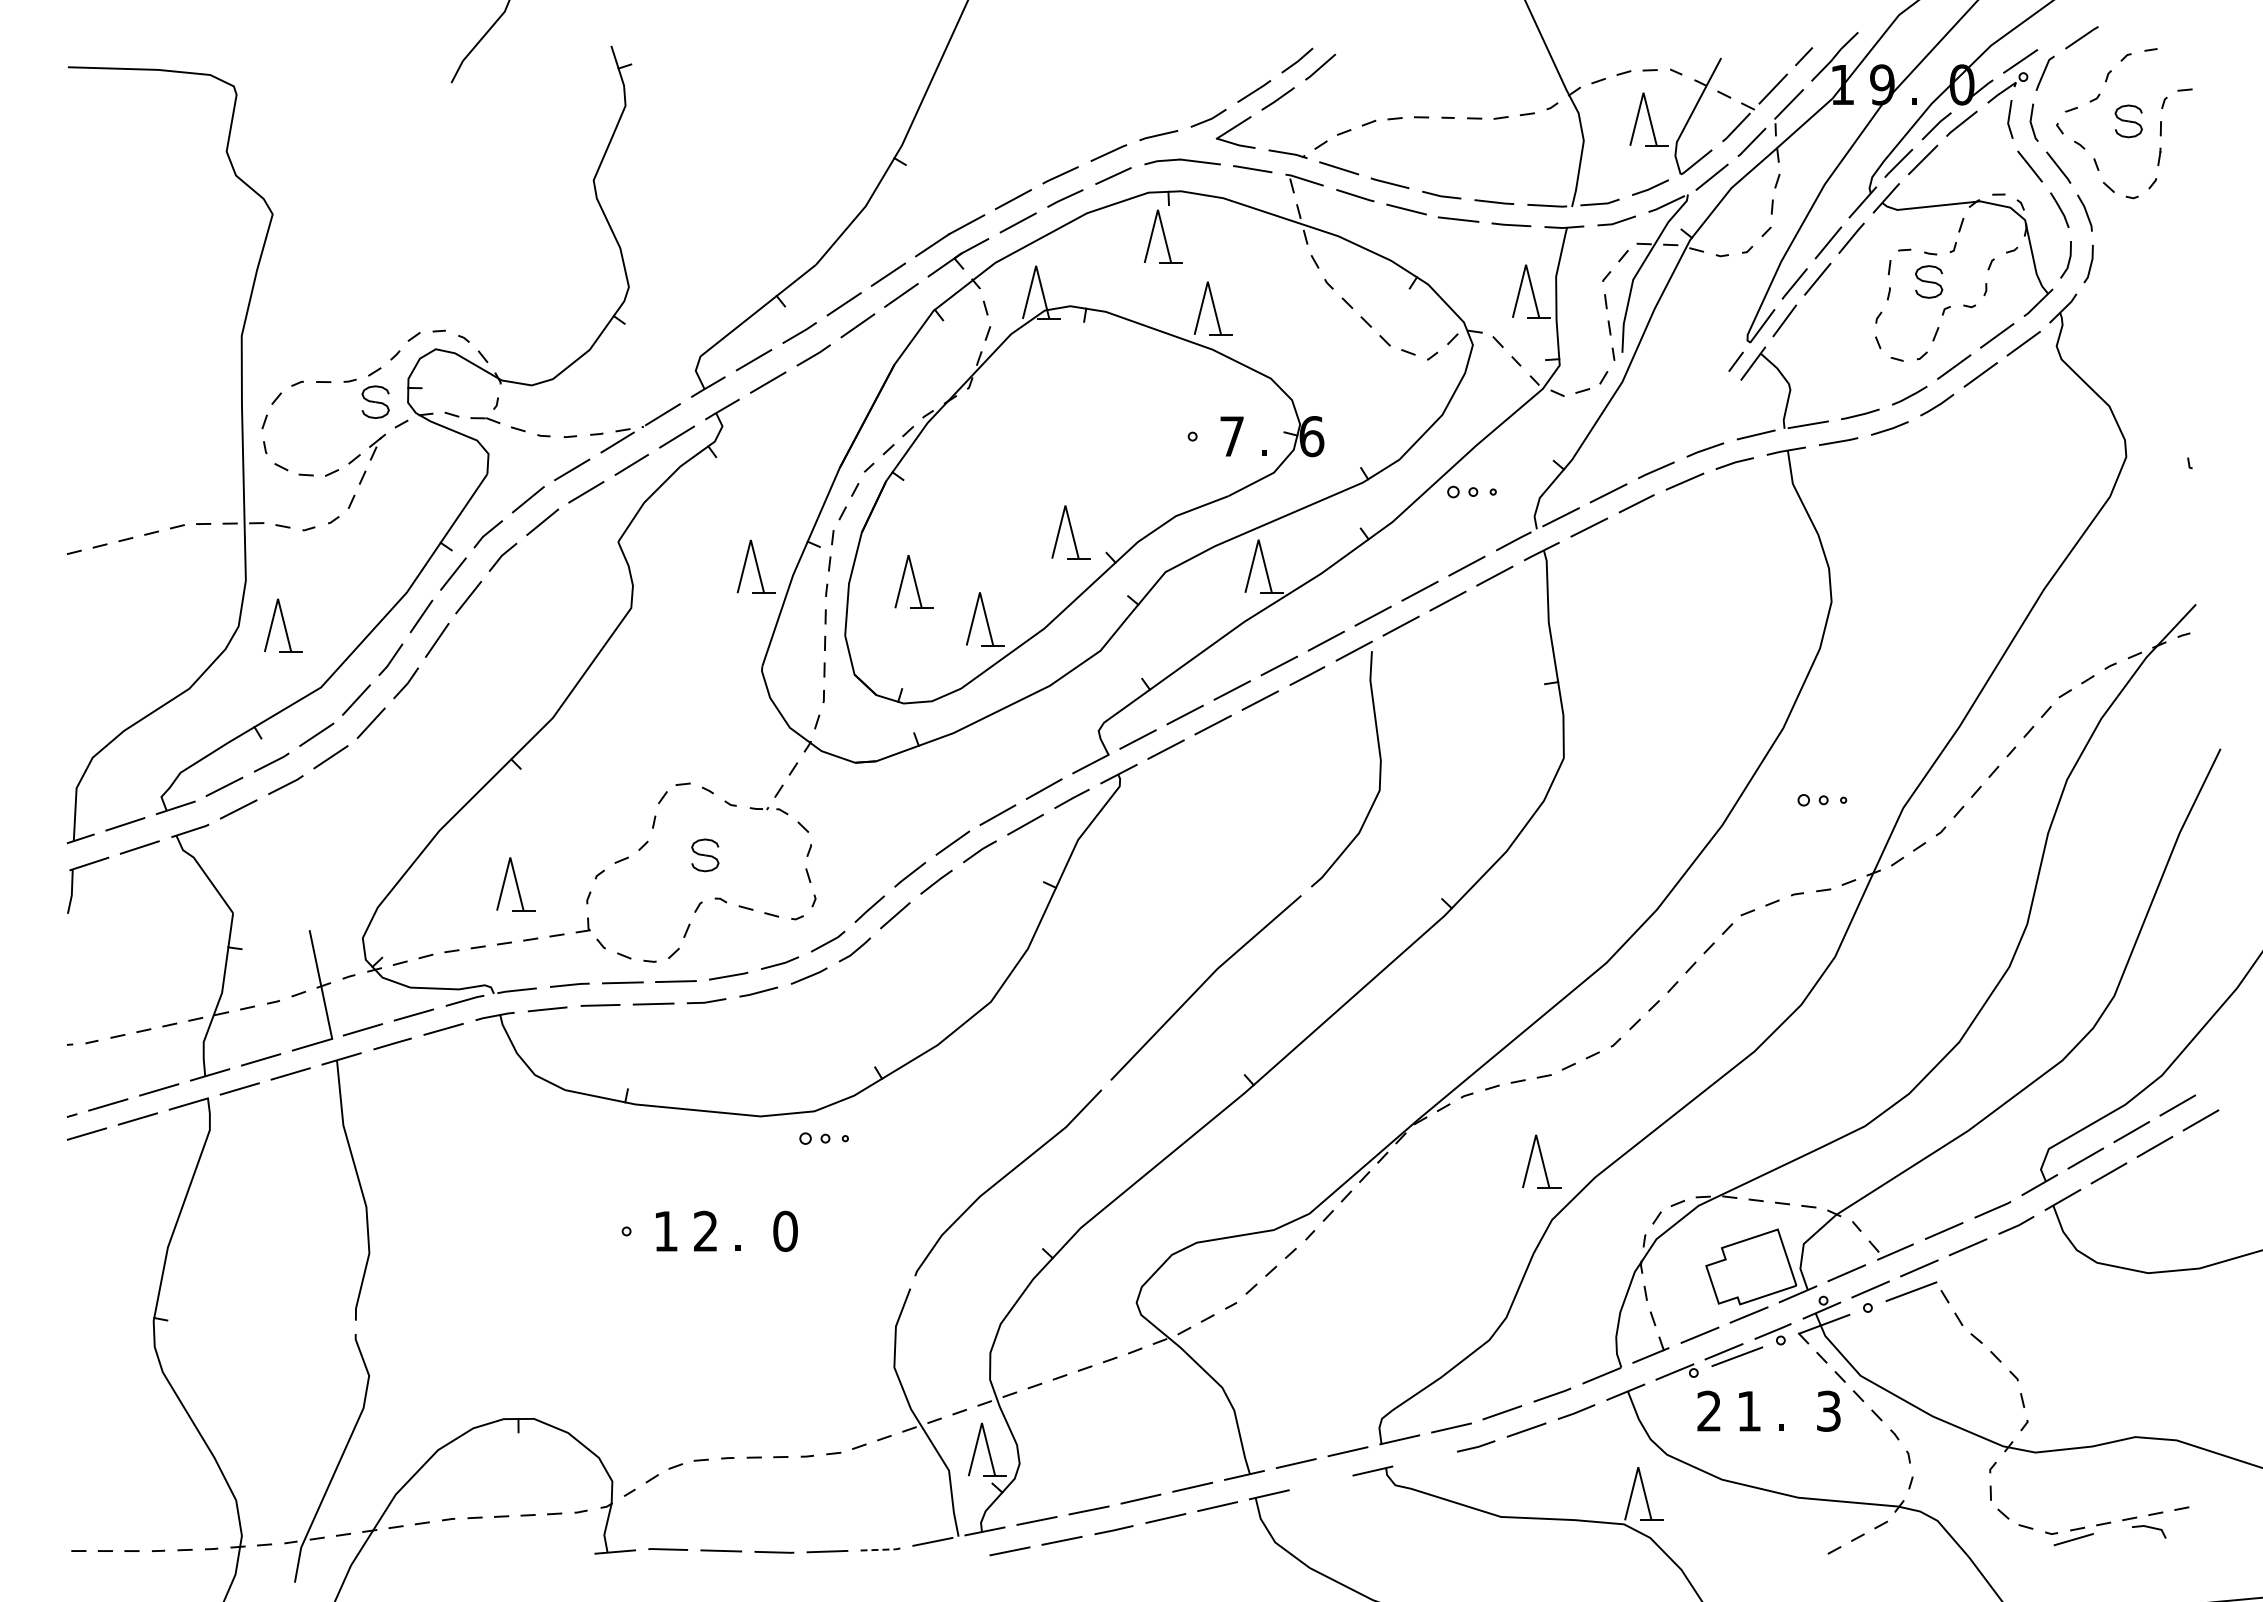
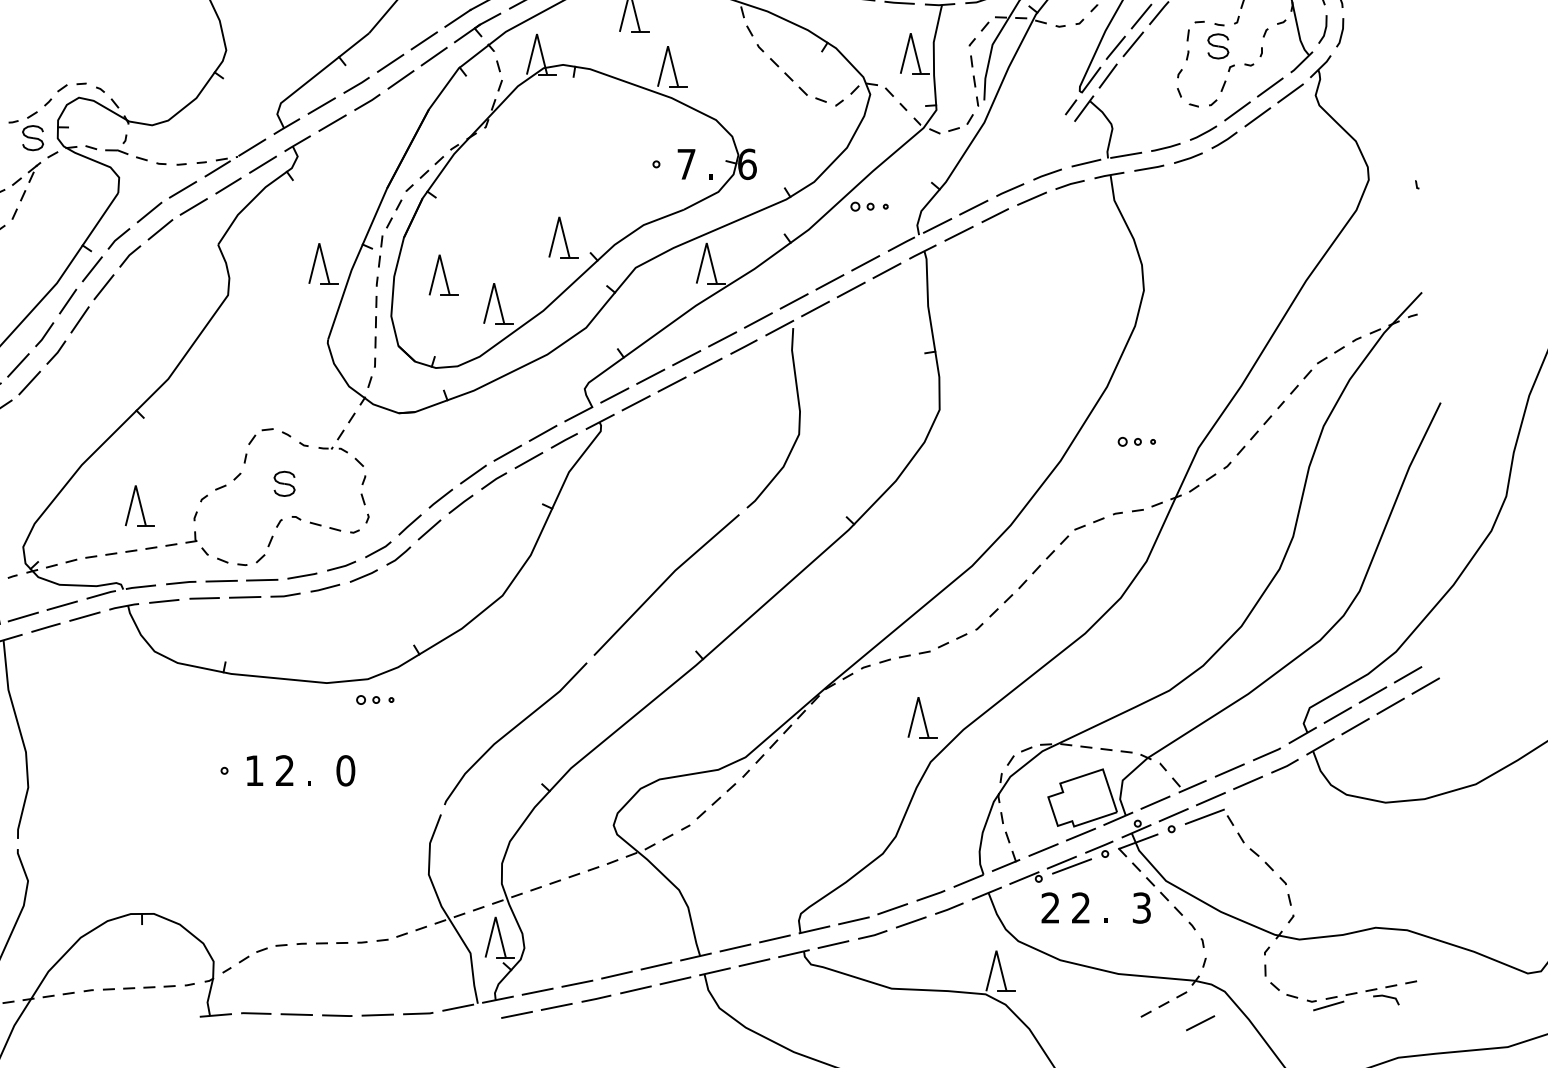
text: (1748, 1410) -> (1080, 907), 1 -> 2
line: (1424, 1458) -> (833, 944), added
line: (1320, 1482) -> (753, 962), added
line: (881, 1549) -> (419, 1013), dashed -> solid
line: (1905, 1562) -> (1200, 1023), added

